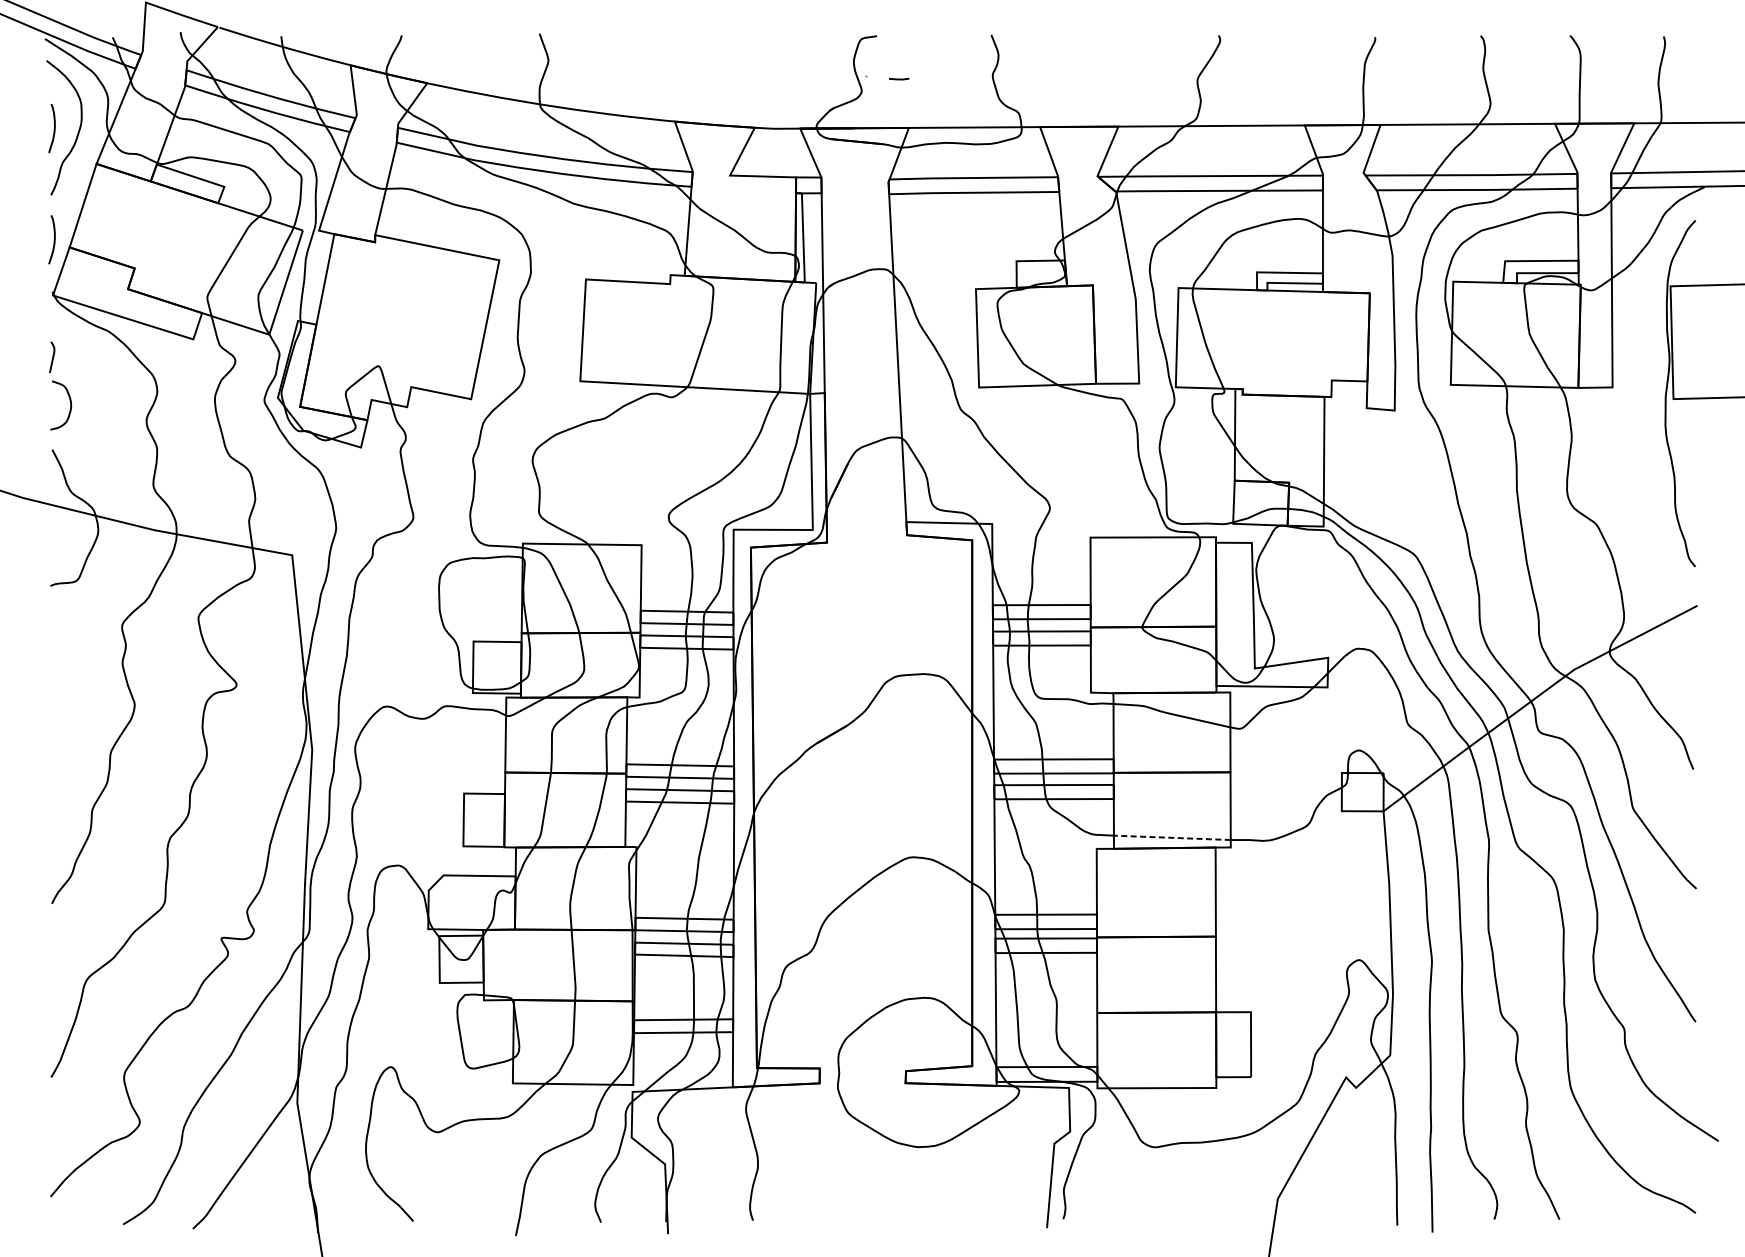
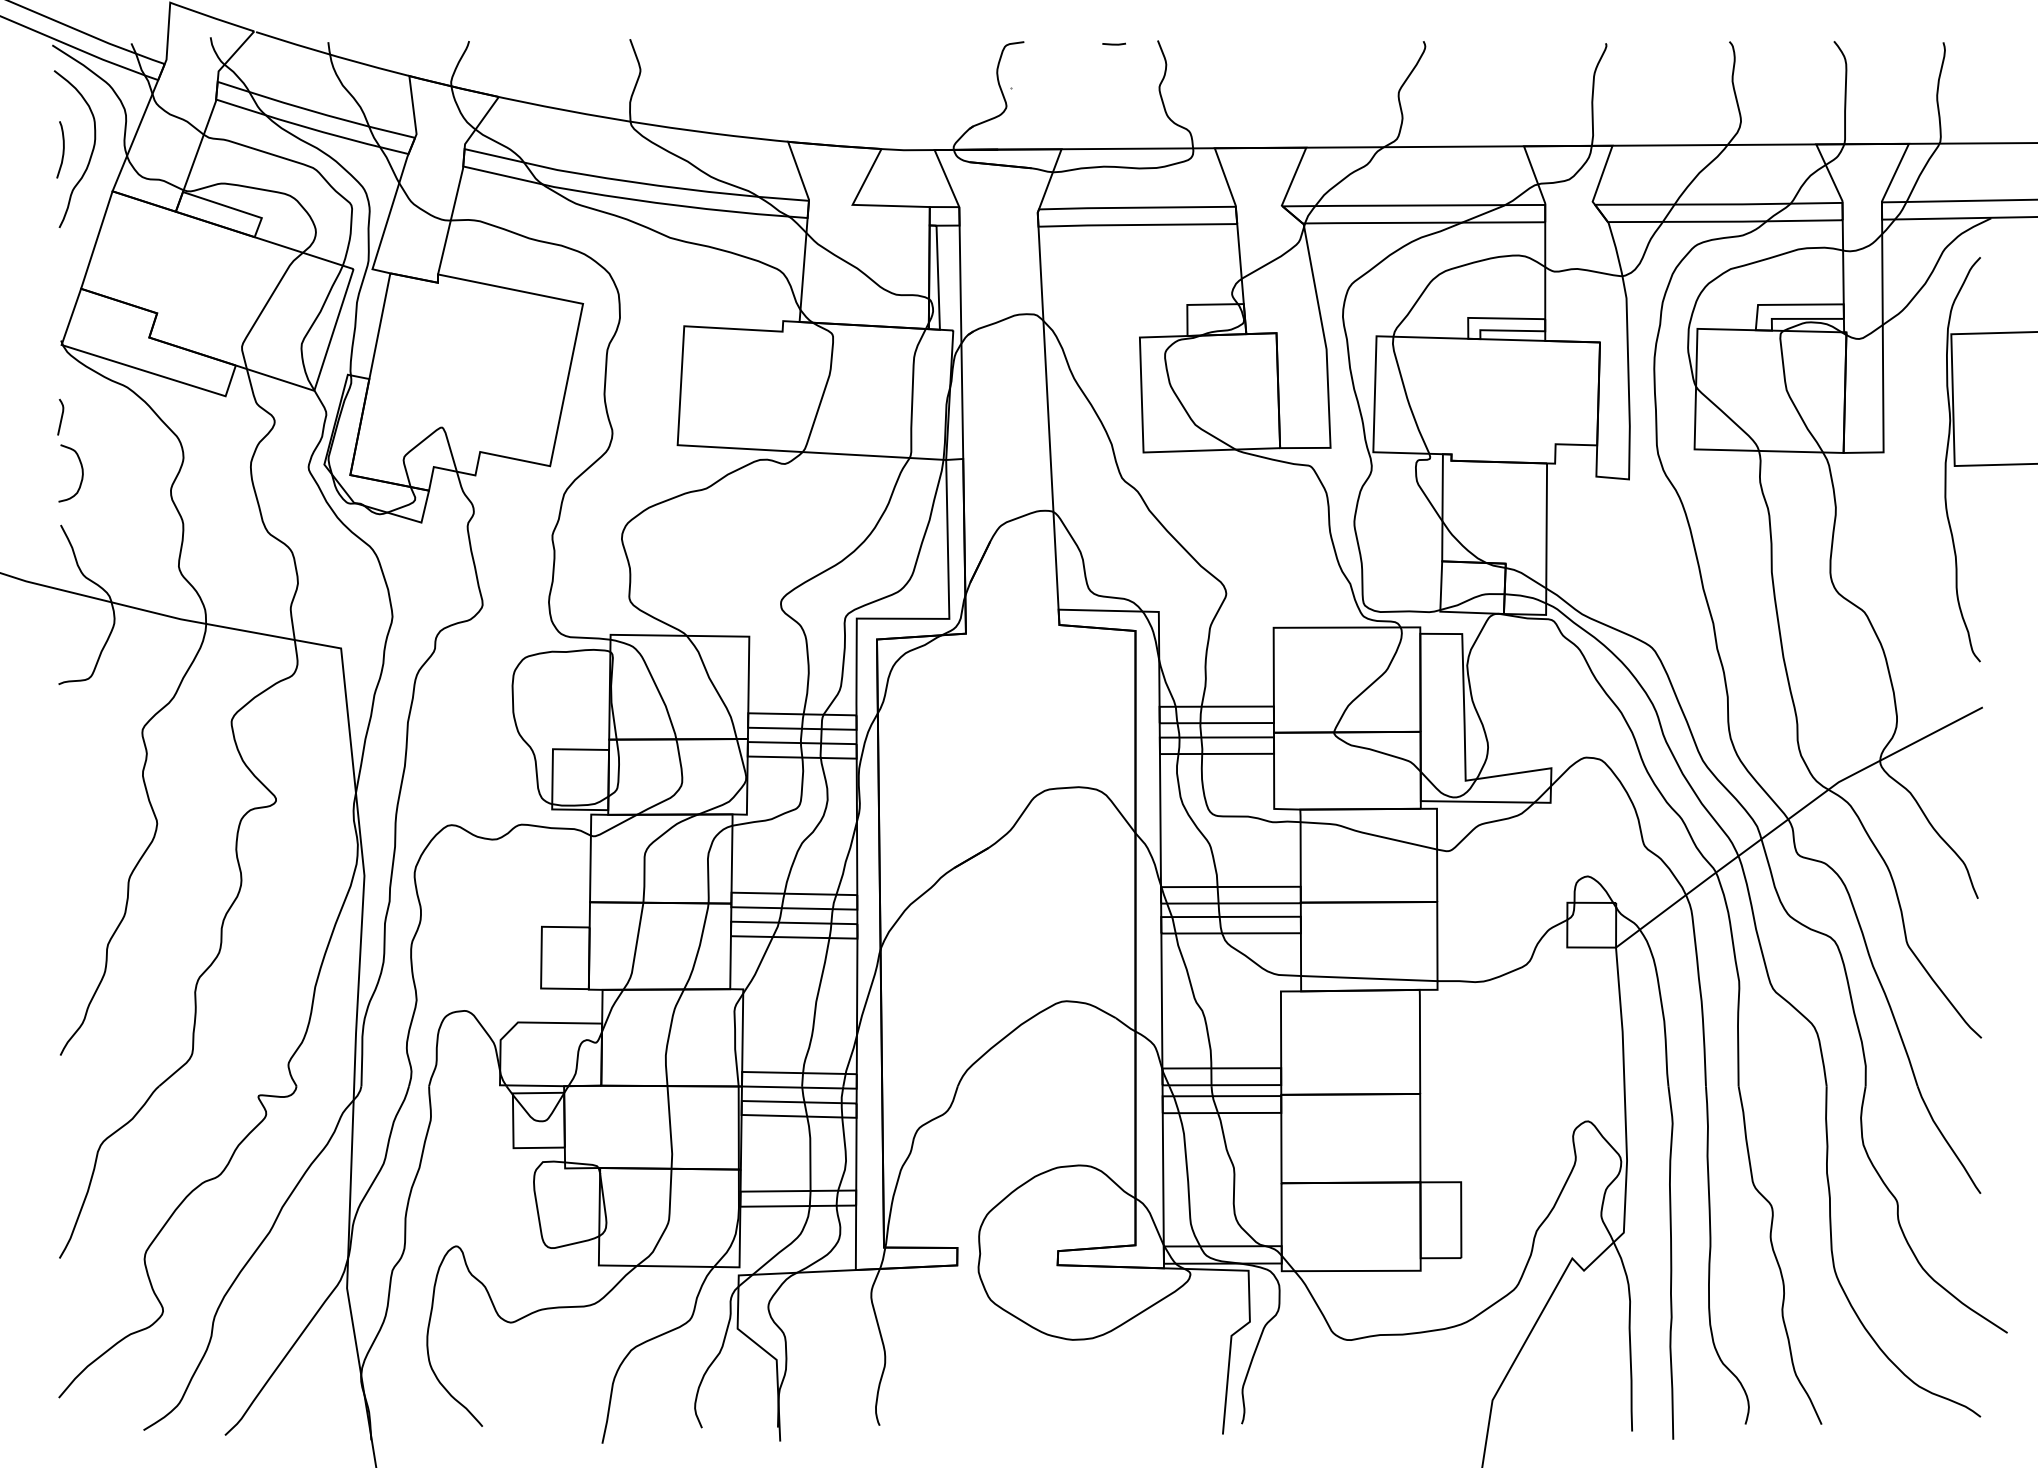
line: (898, 78) -> (1113, 43), moved
curve: (53, 239) -> (62, 279), removed
line: (1171, 837) -> (1368, 978), dashed -> solid

